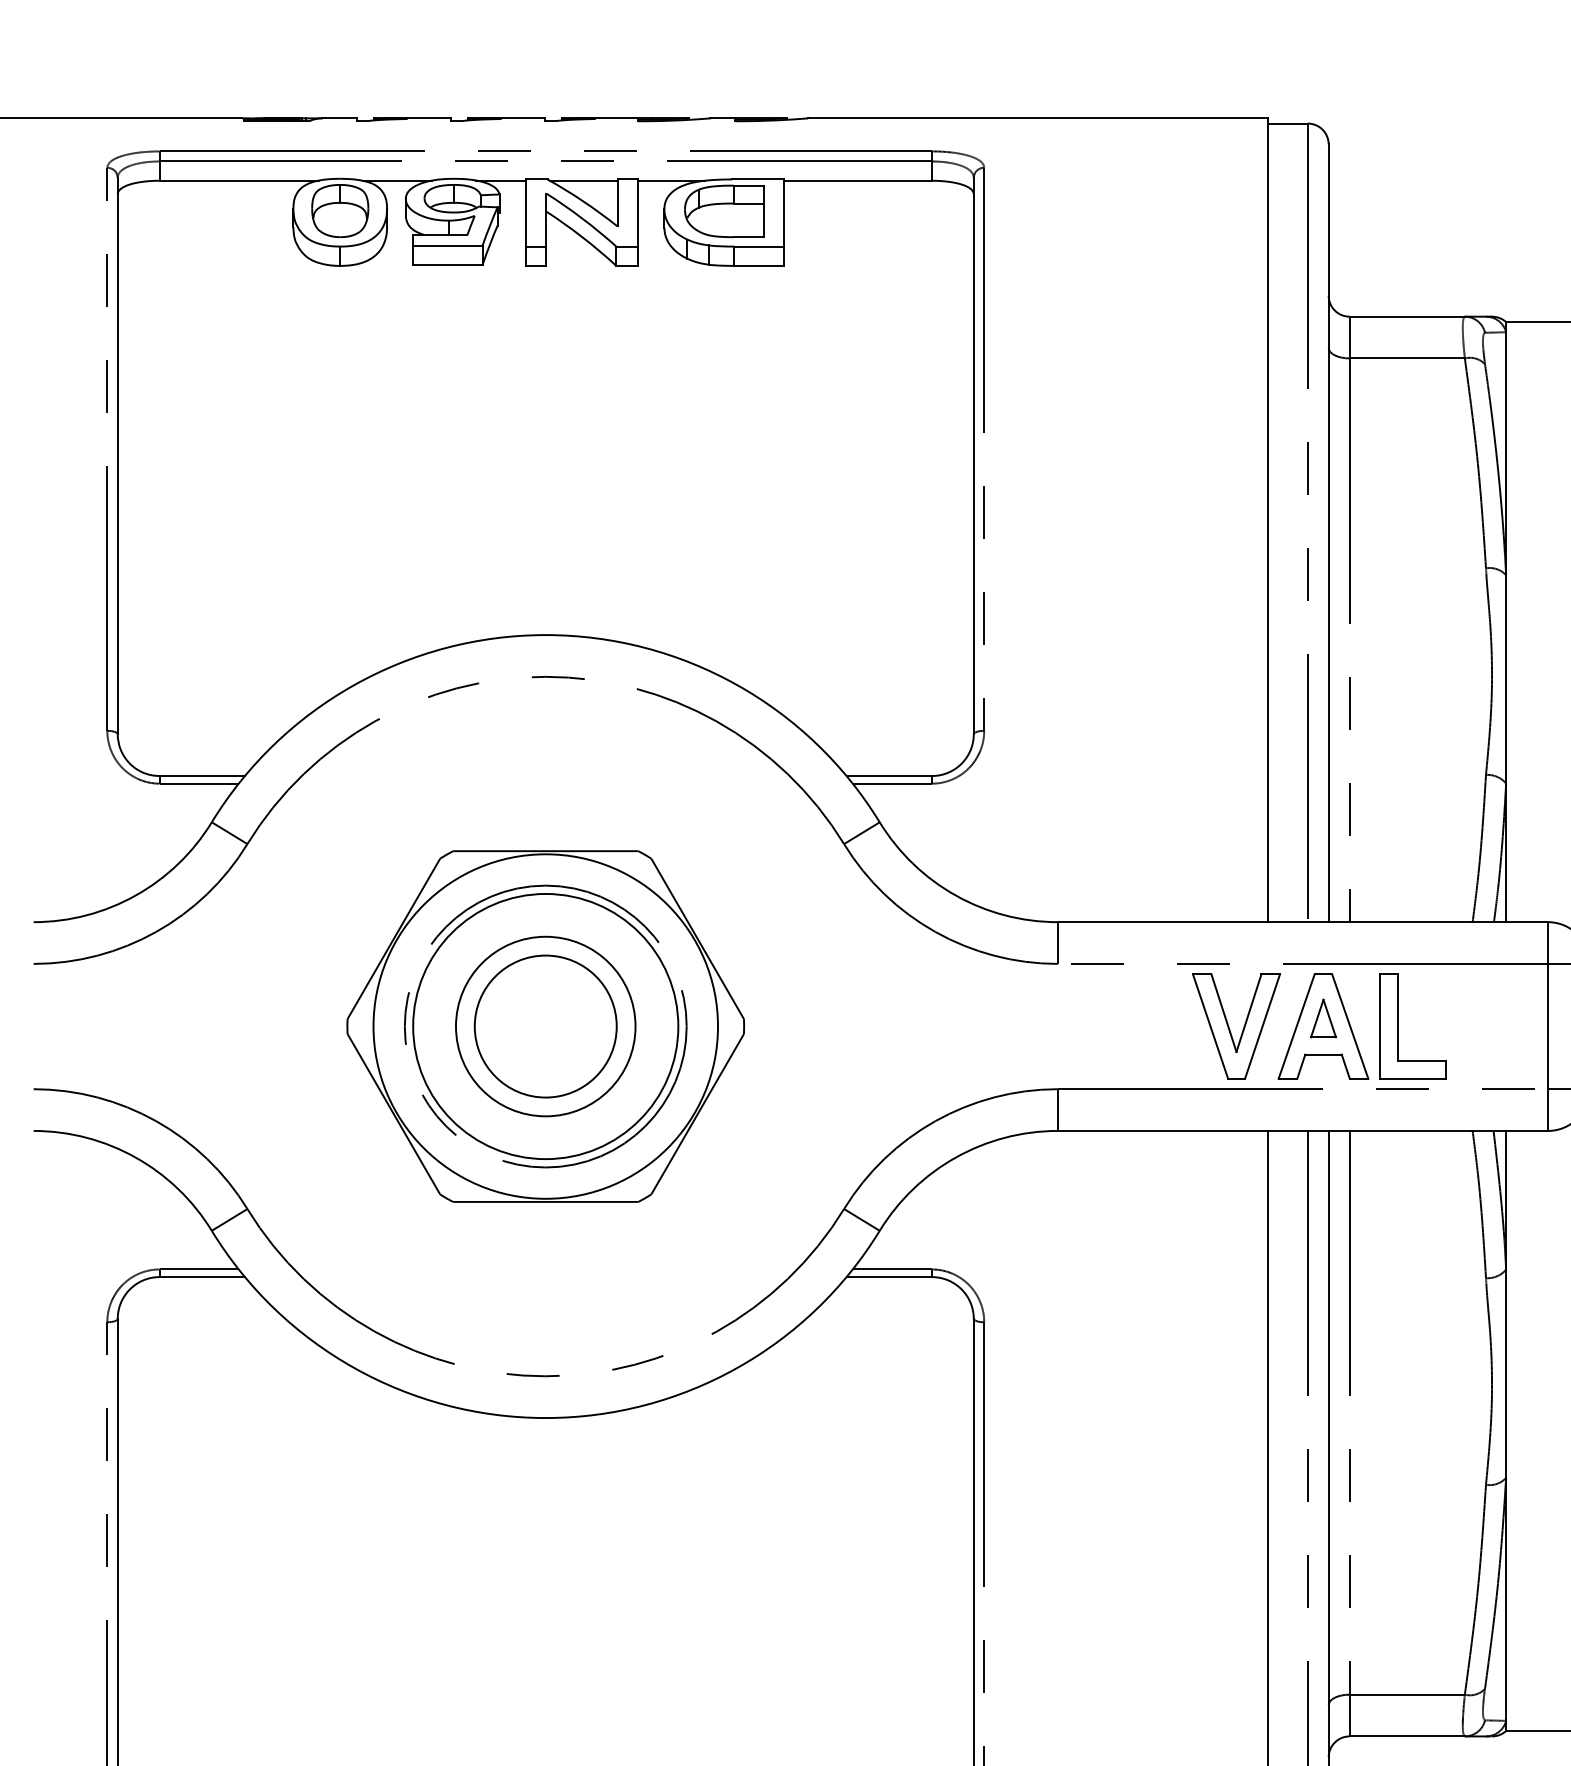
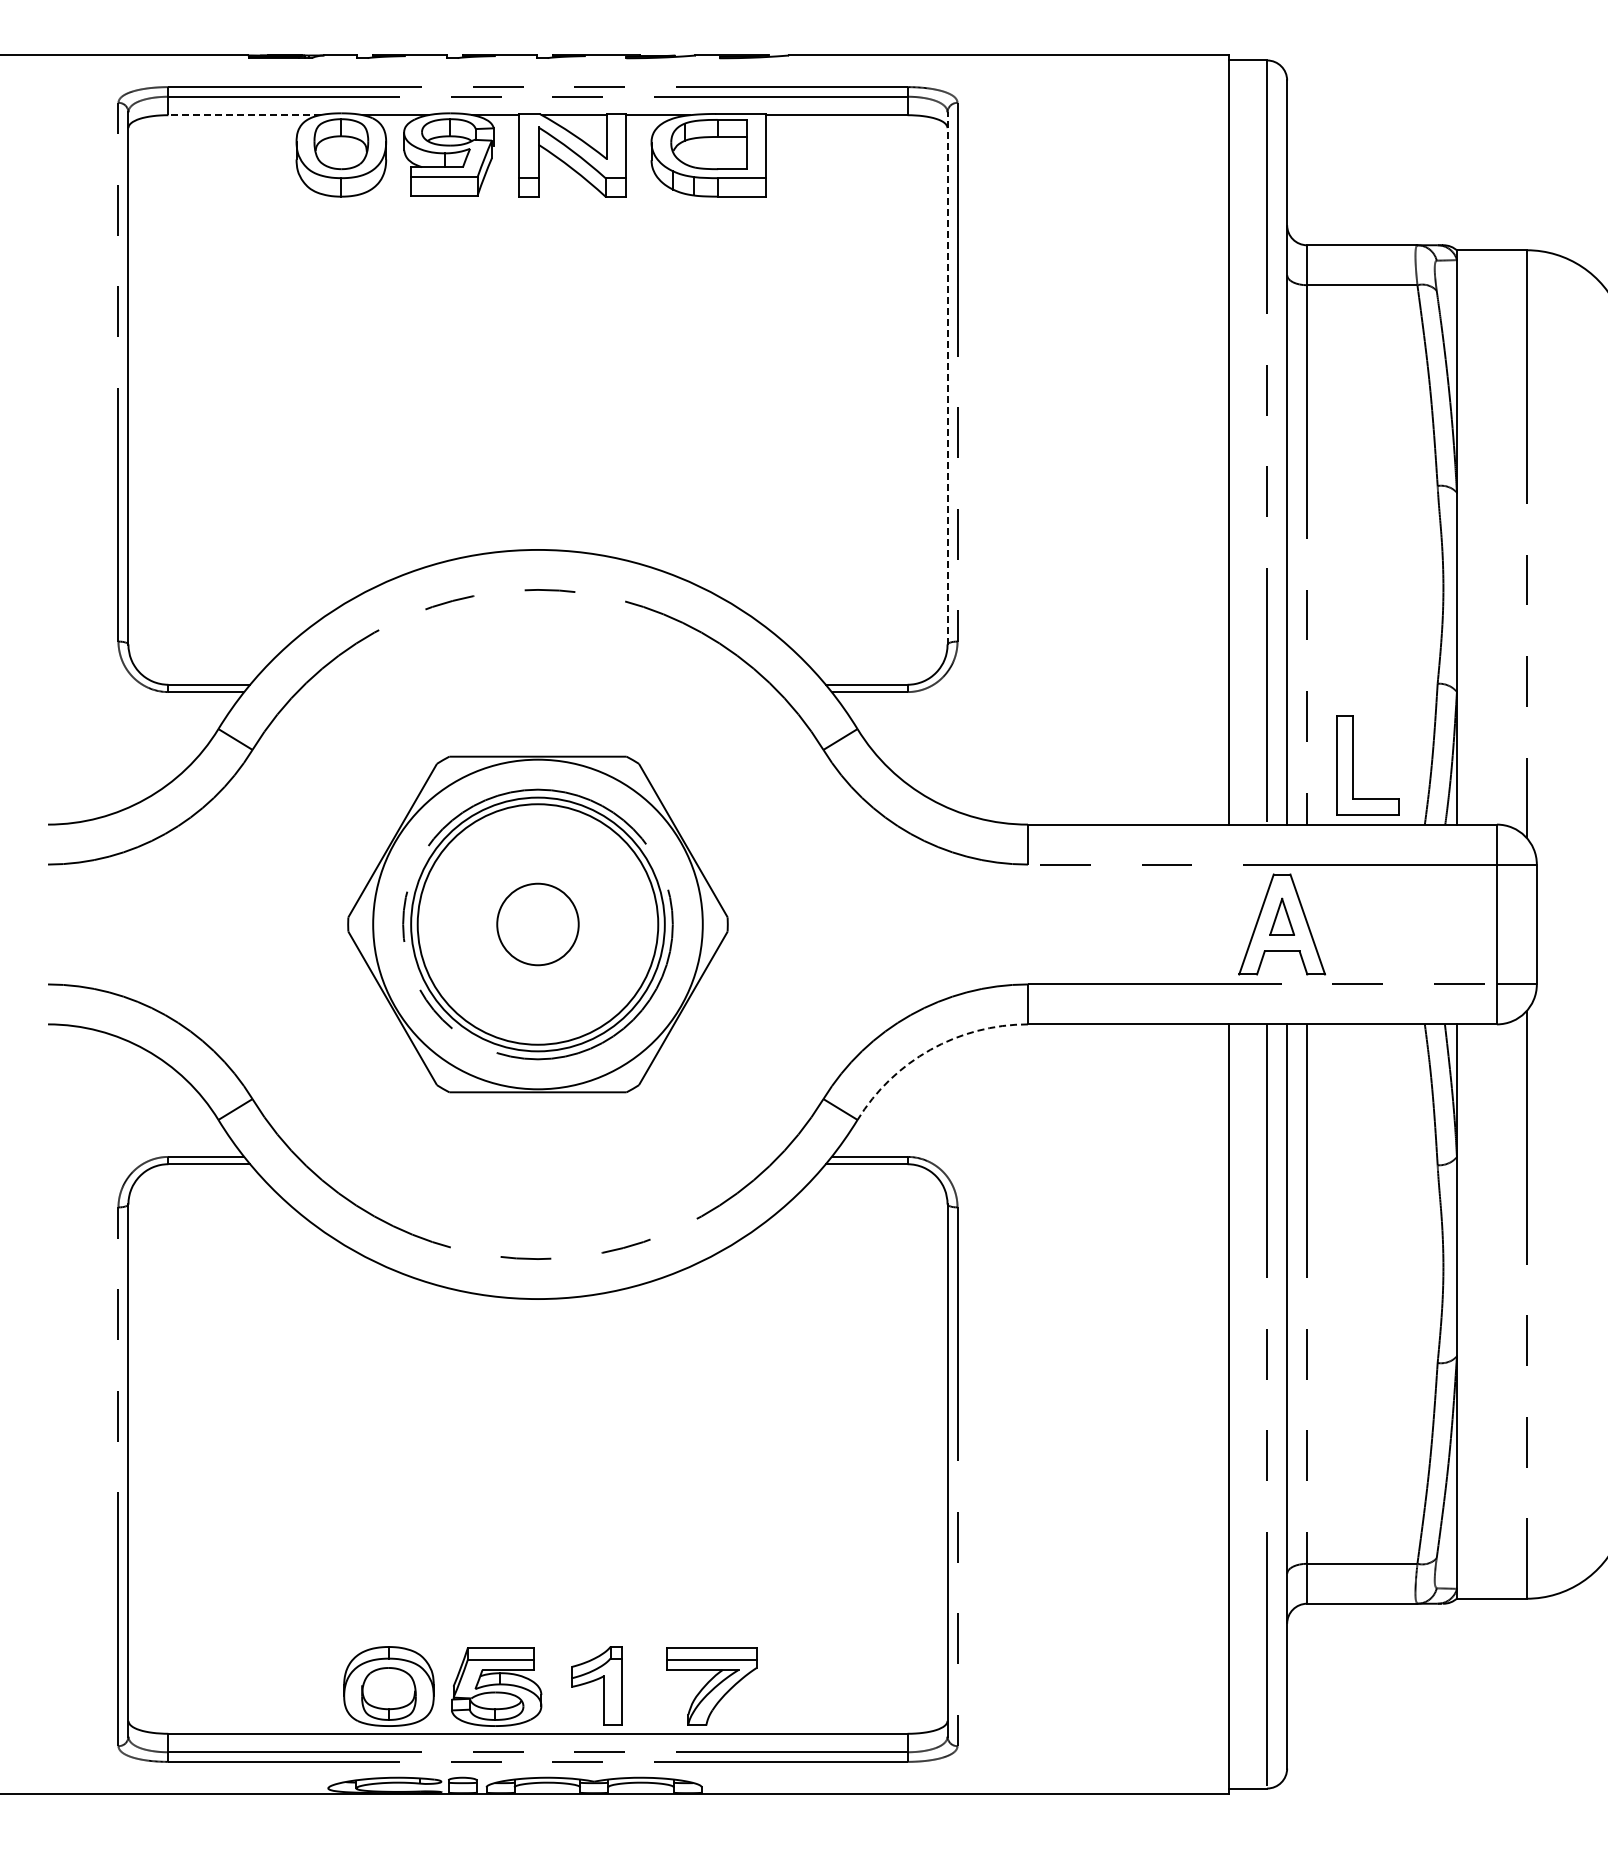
line: (239, 181) -> (244, 115), solid -> dashed
line: (973, 455) -> (947, 378), solid -> dashed
circle: (545, 1026) -> (537, 924), size x0.6
circle: (545, 1026) -> (537, 924), size x1.4
part: (1398, 1026) -> (1353, 765), moved
part: (1229, 1027) -> (1192, 925), removed
arc: (955, 1157) -> (930, 1049), solid -> dashed

